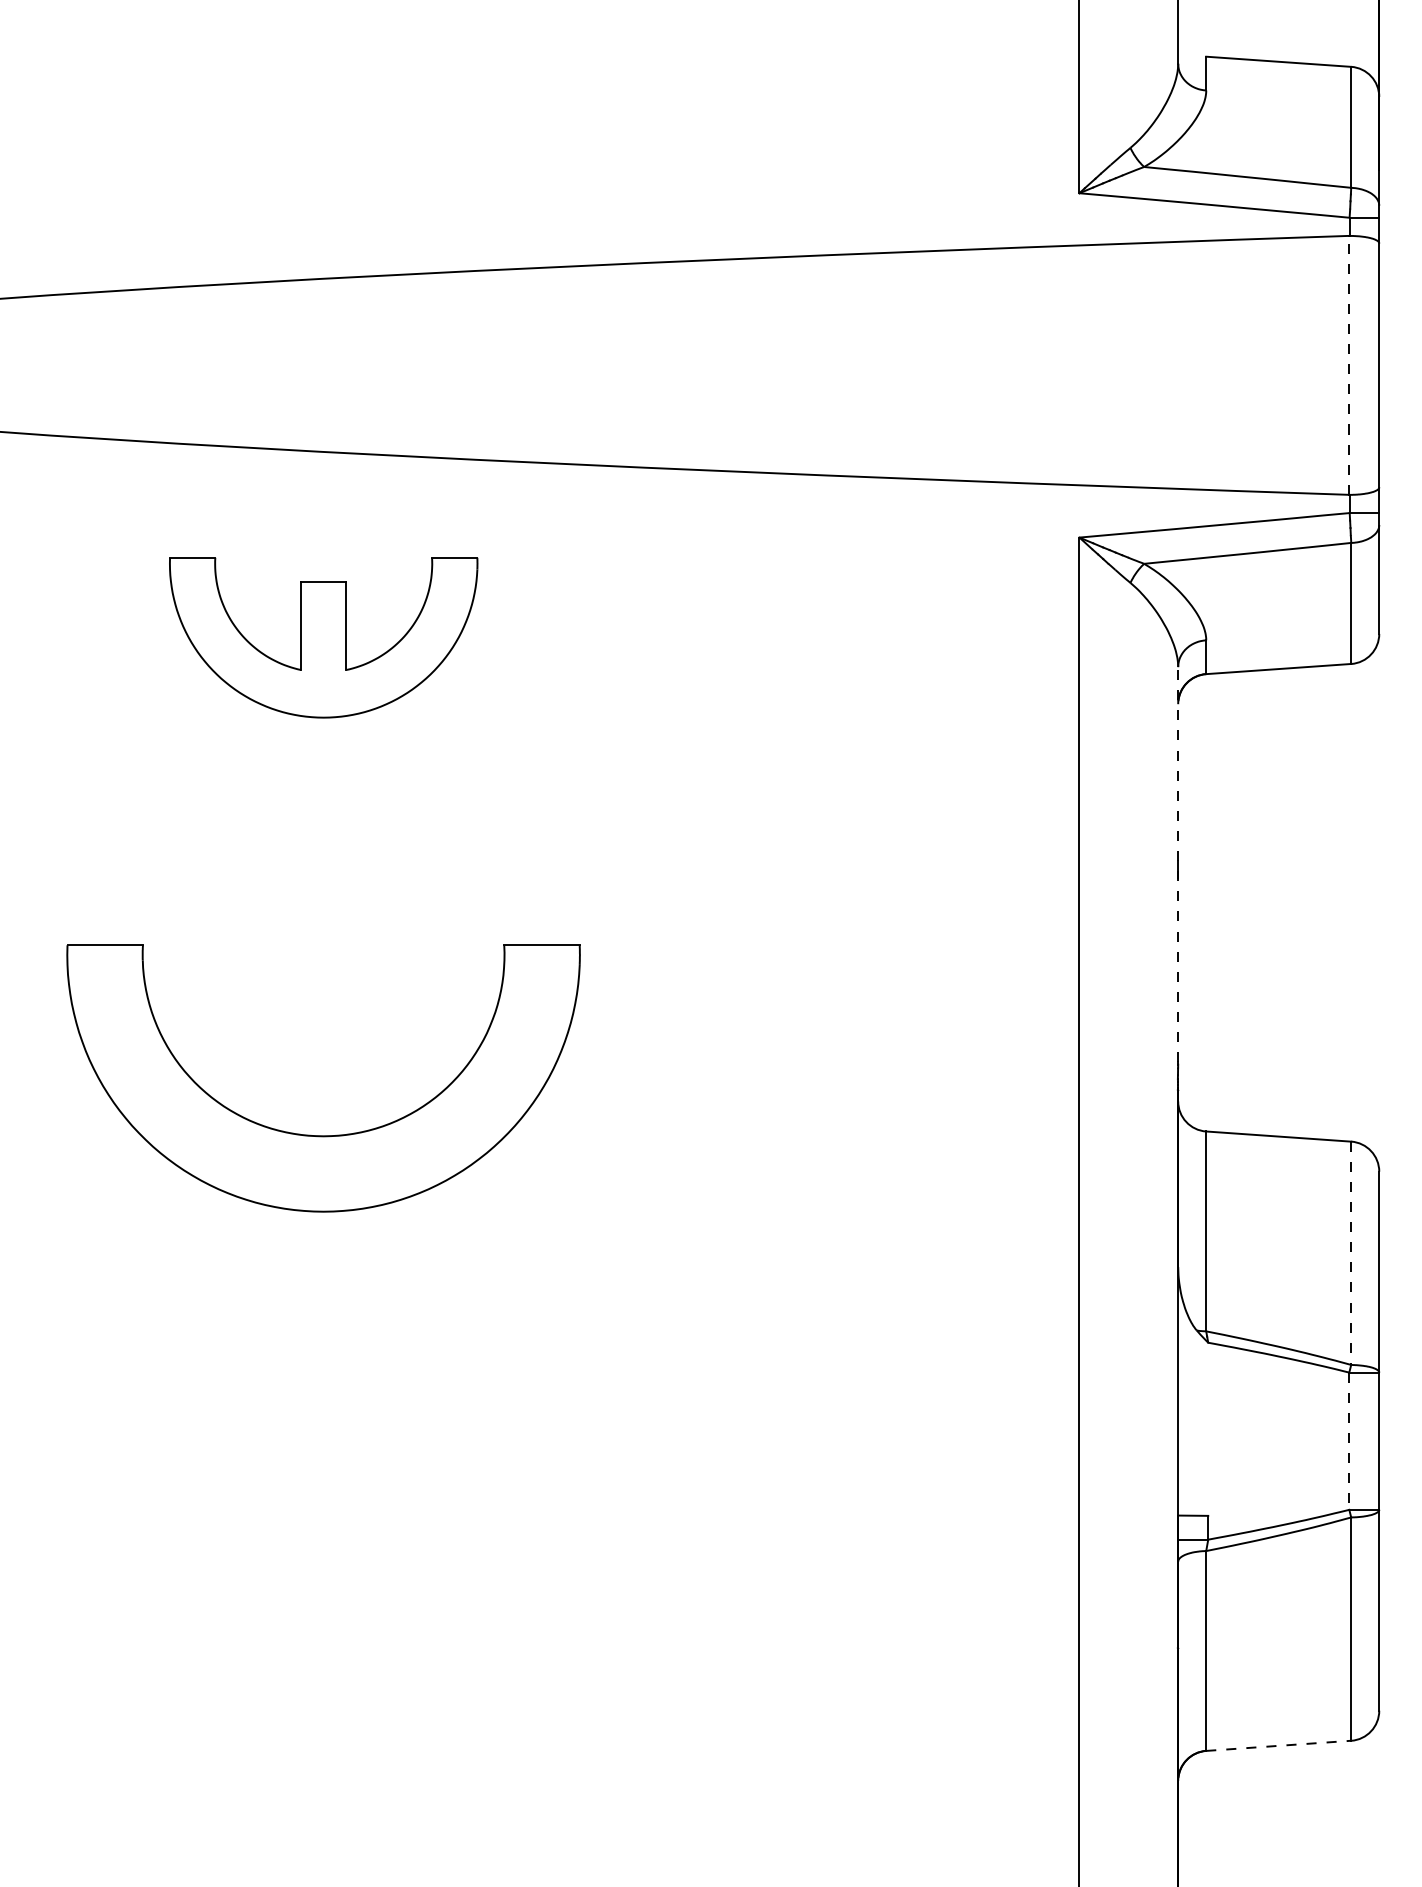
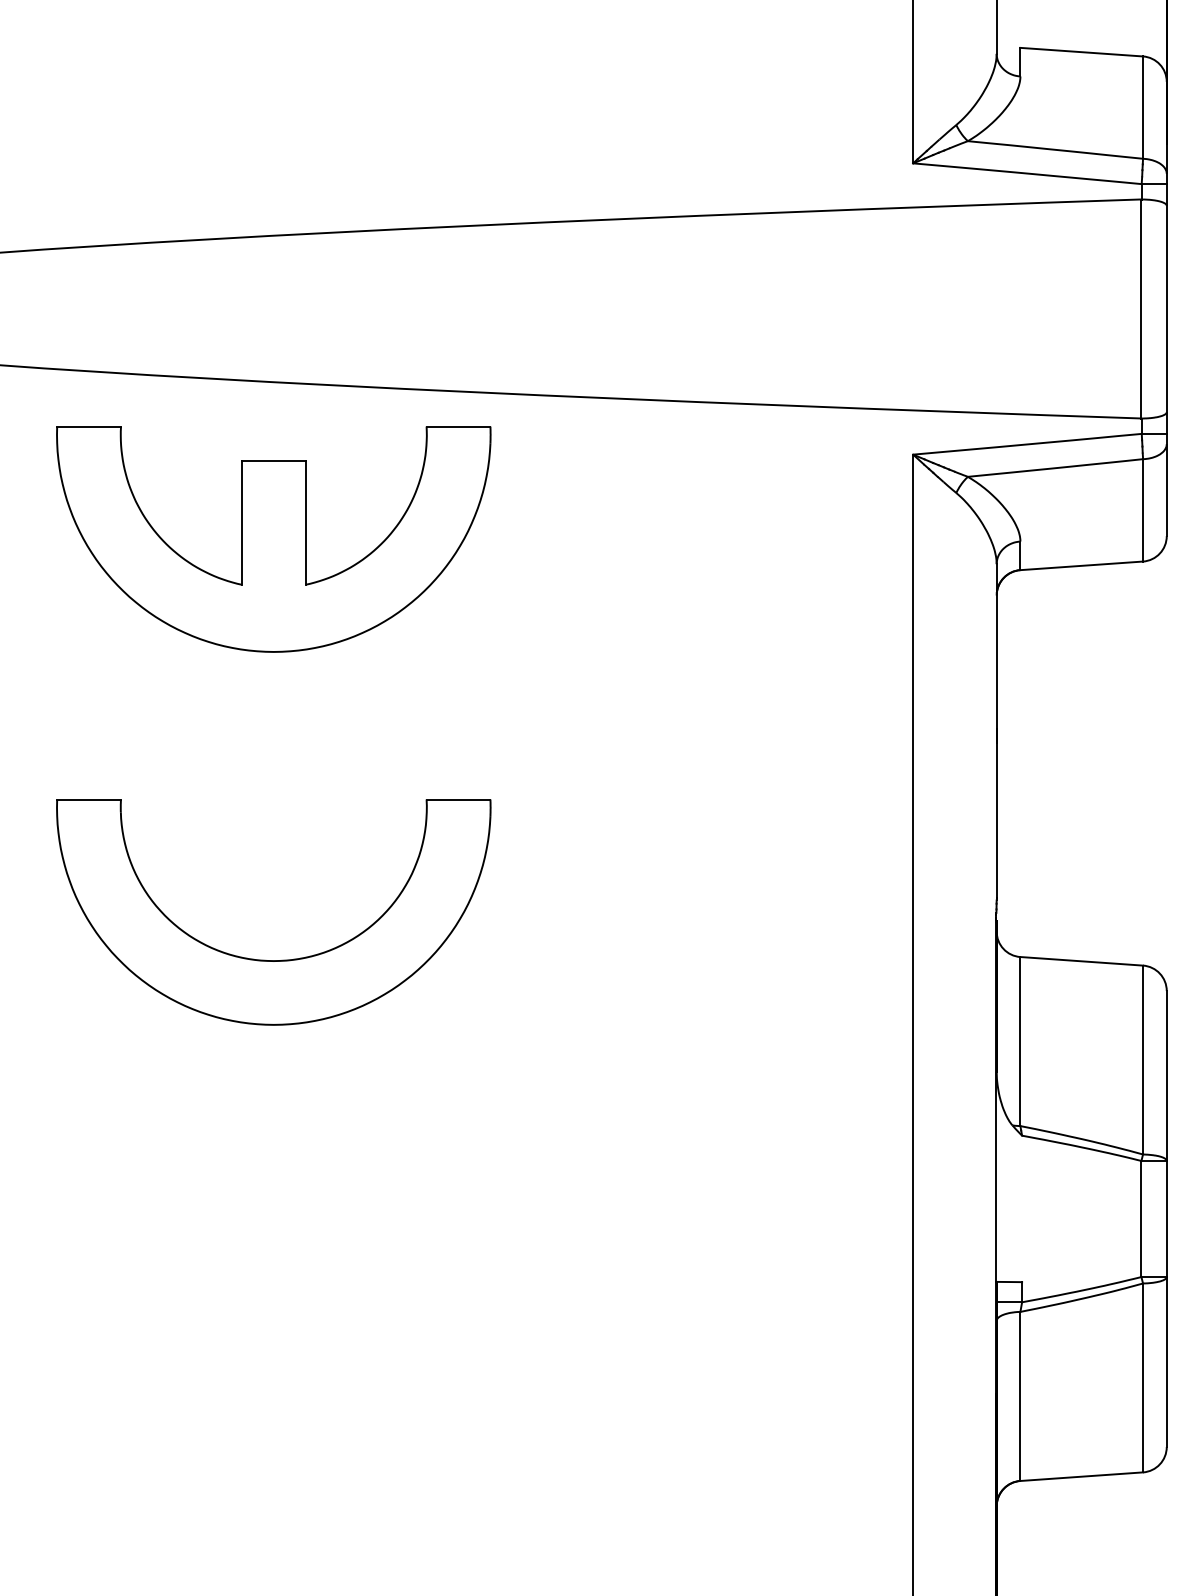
line: (1349, 364) -> (1141, 308), dashed -> solid
part: (323, 637) -> (273, 539), size x1.67
line: (1177, 863) -> (996, 730), dashed -> solid
line: (1351, 1253) -> (1143, 1060), dashed -> solid
line: (1349, 1441) -> (1141, 1219), dashed -> solid
line: (1279, 1745) -> (1082, 1476), dashed -> solid

